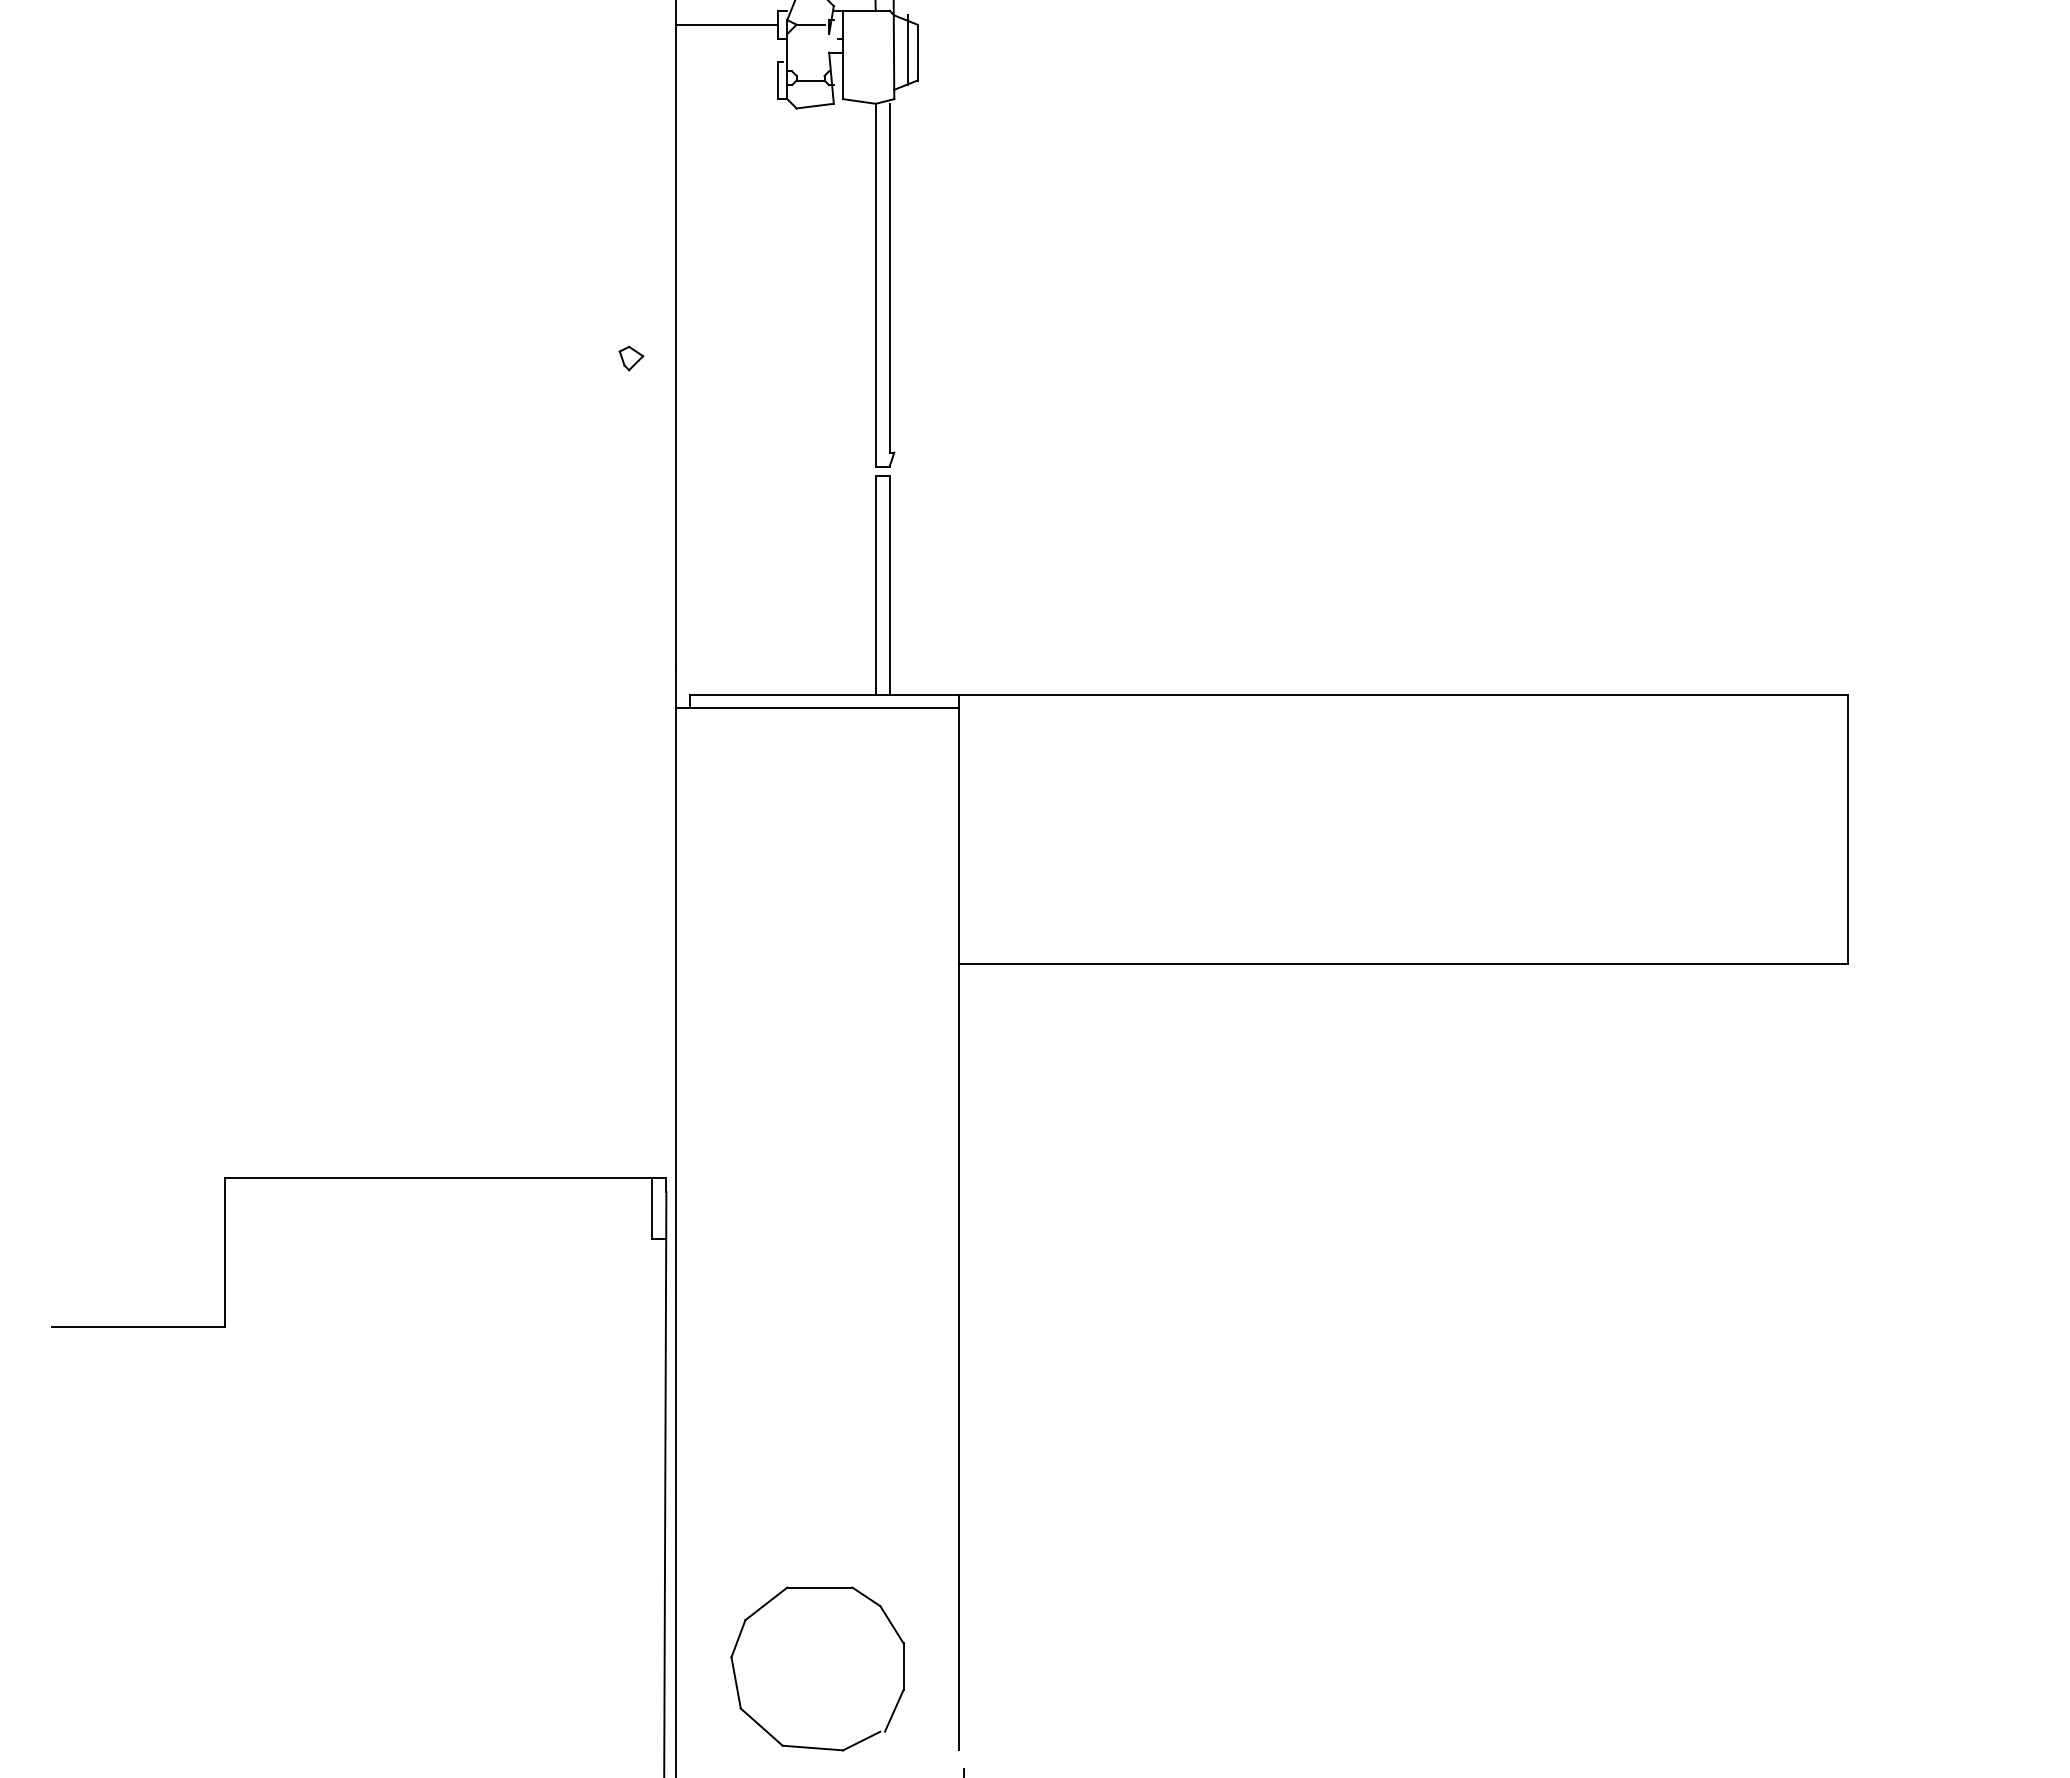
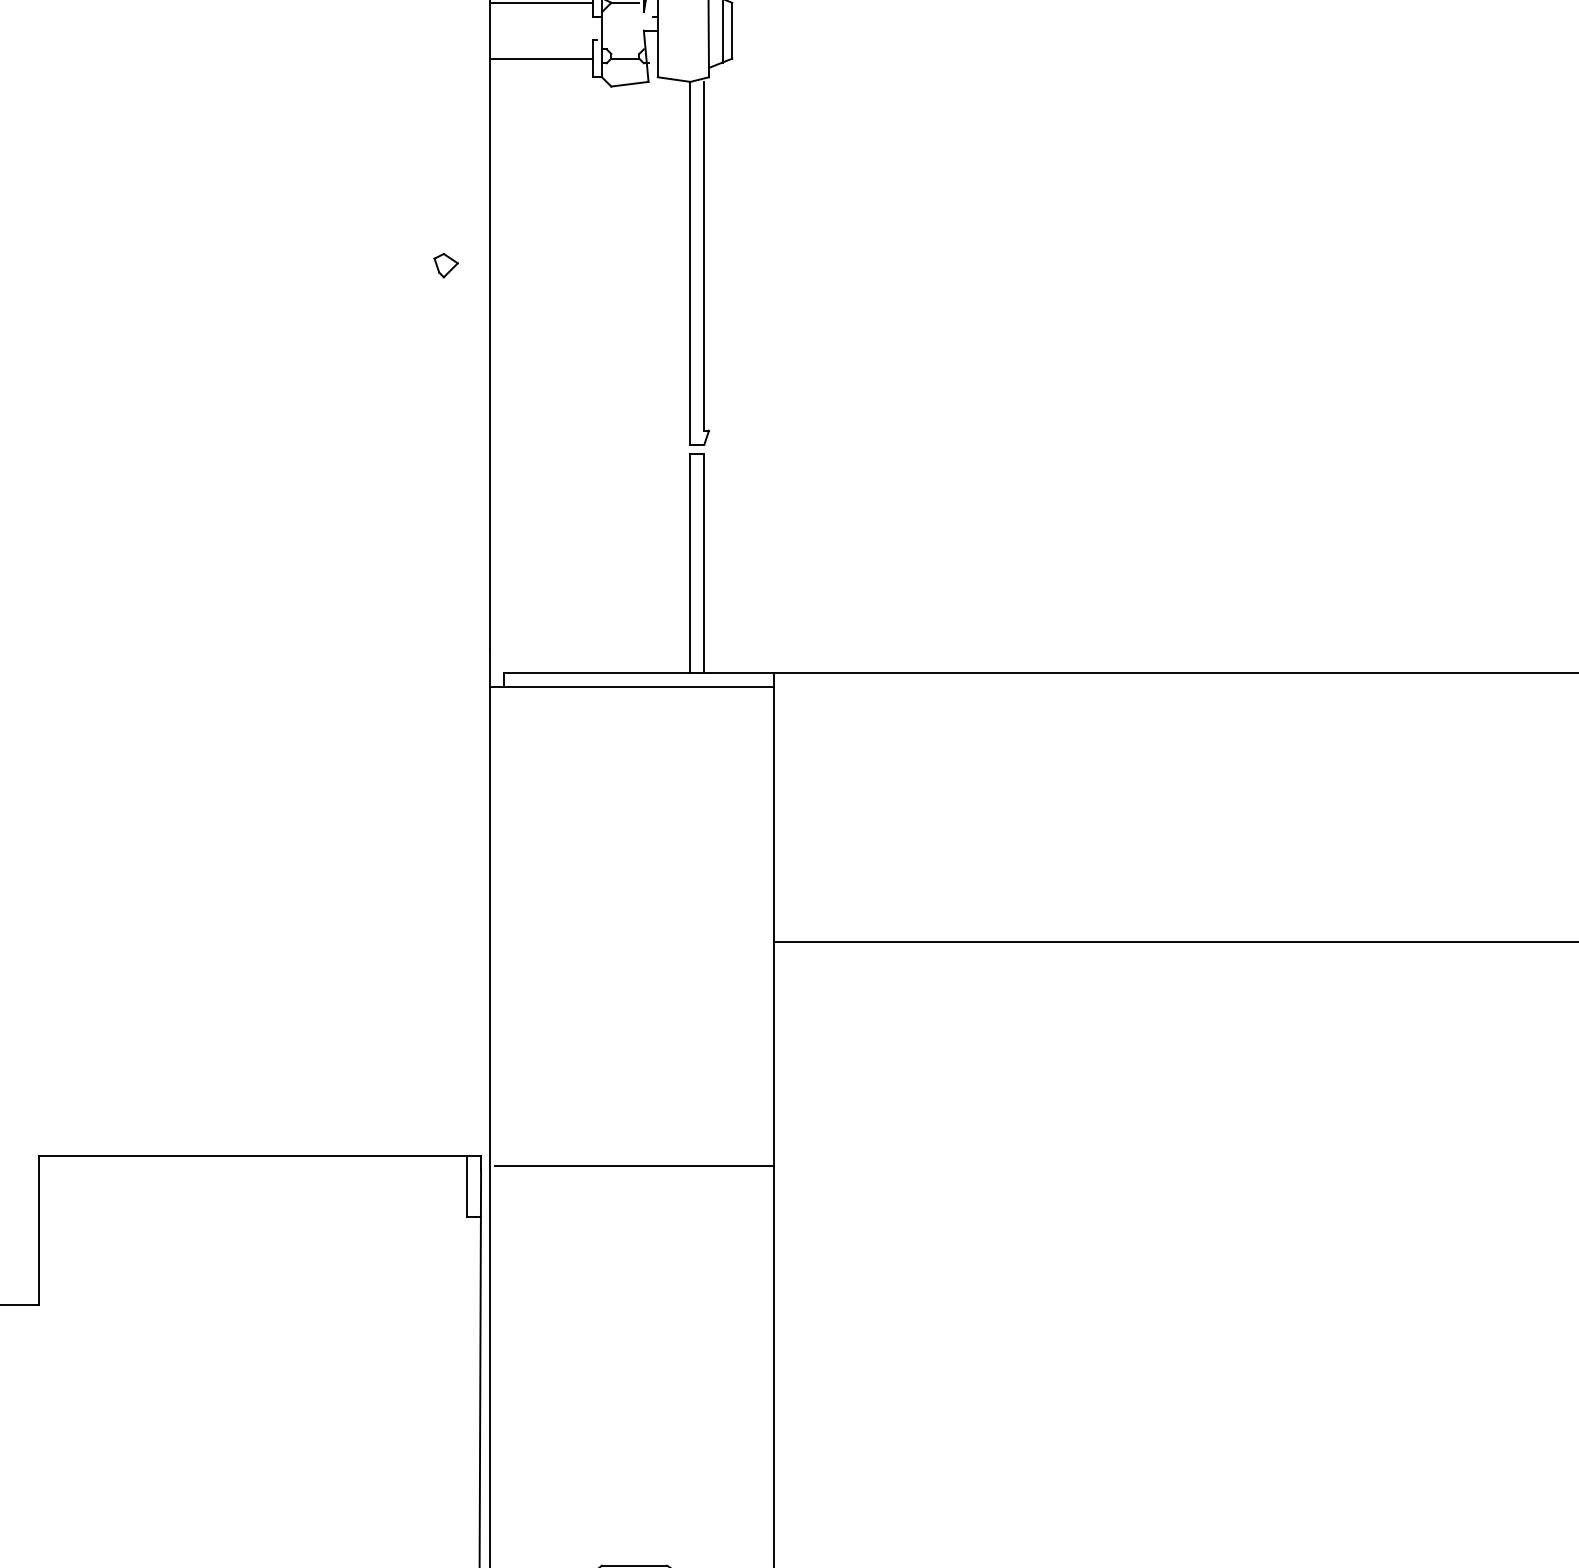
line: (726, 80) -> (541, 58), added
part: (631, 358) -> (446, 265), moved
line: (819, 1187) -> (634, 1165), added

